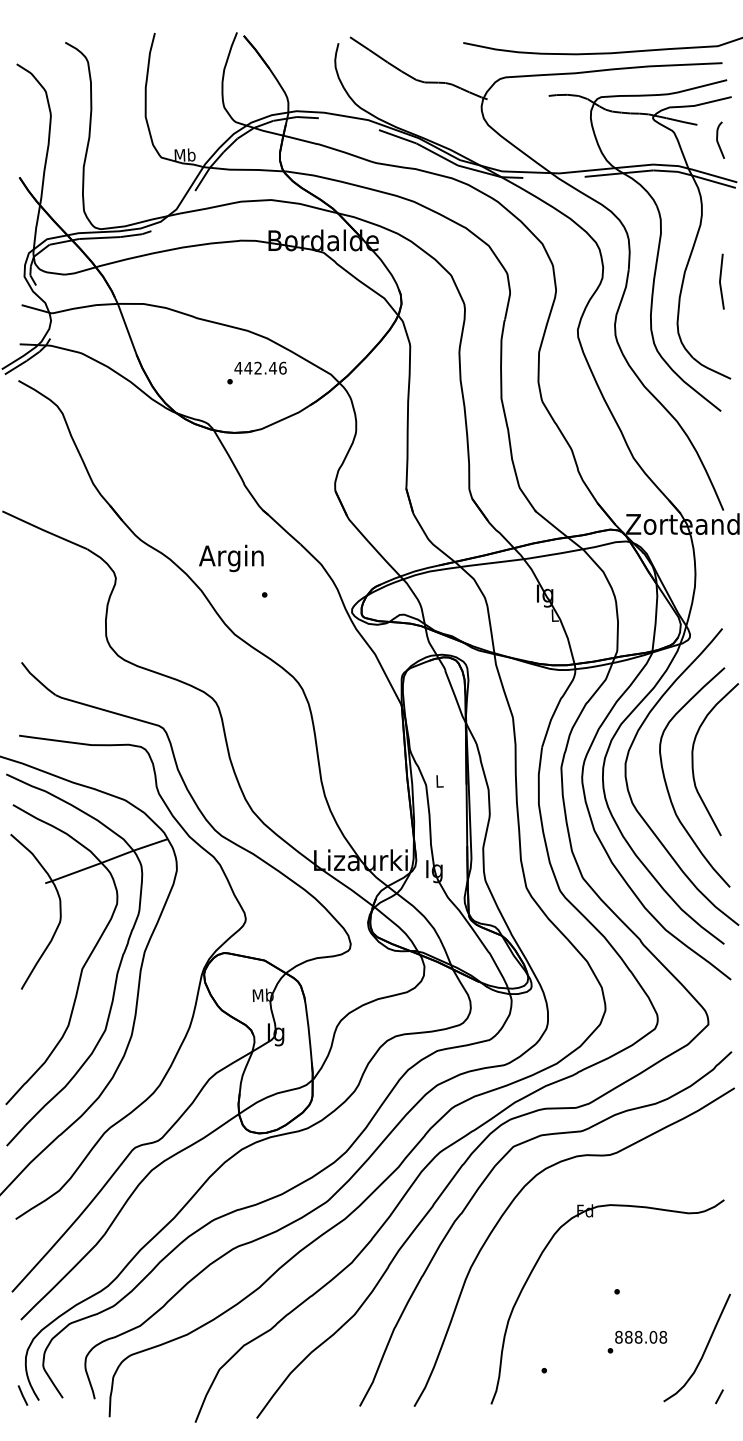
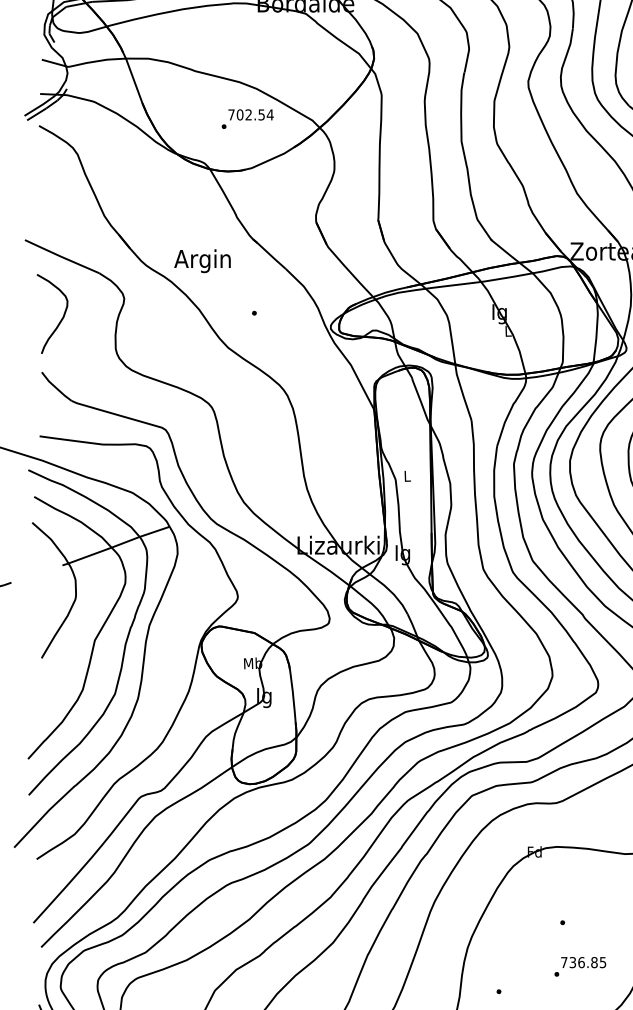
text: (260, 367) -> (250, 114), 442.46 -> 702.54
text: (231, 558) -> (202, 261), moved
curve: (42, 603) -> (60, 320), added
text: (641, 1336) -> (584, 961), 888.08 -> 736.85

